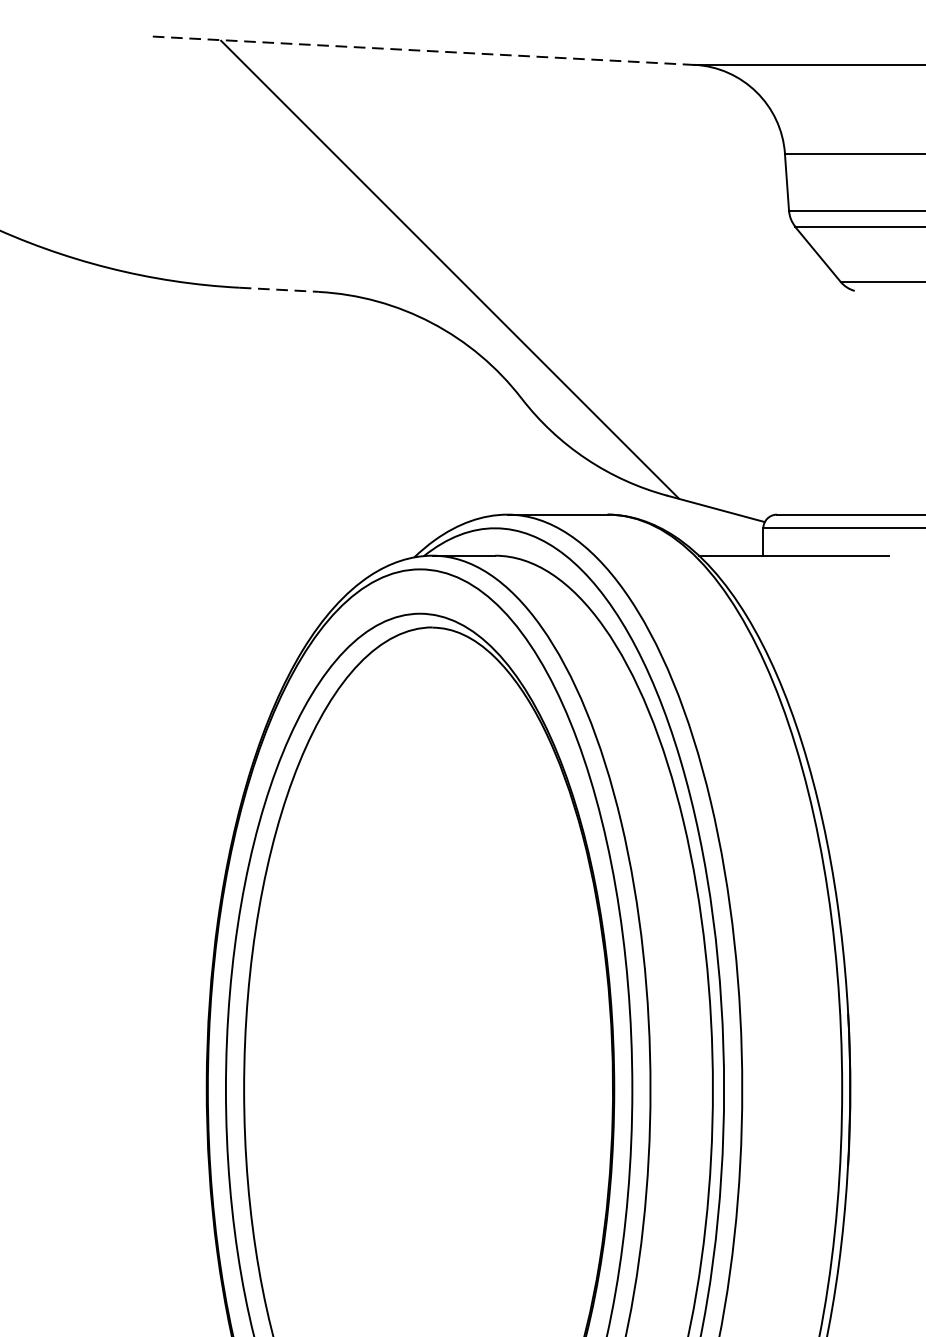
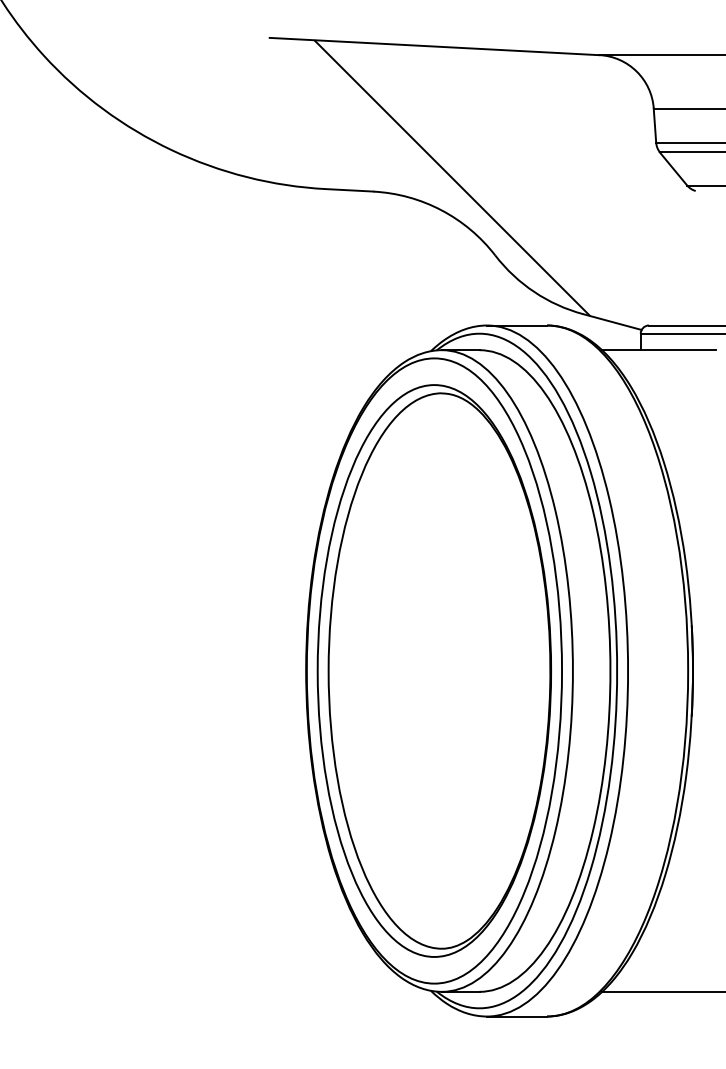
line: (420, 50) -> (434, 46), dashed -> solid
line: (278, 290) -> (349, 190), dashed -> solid

